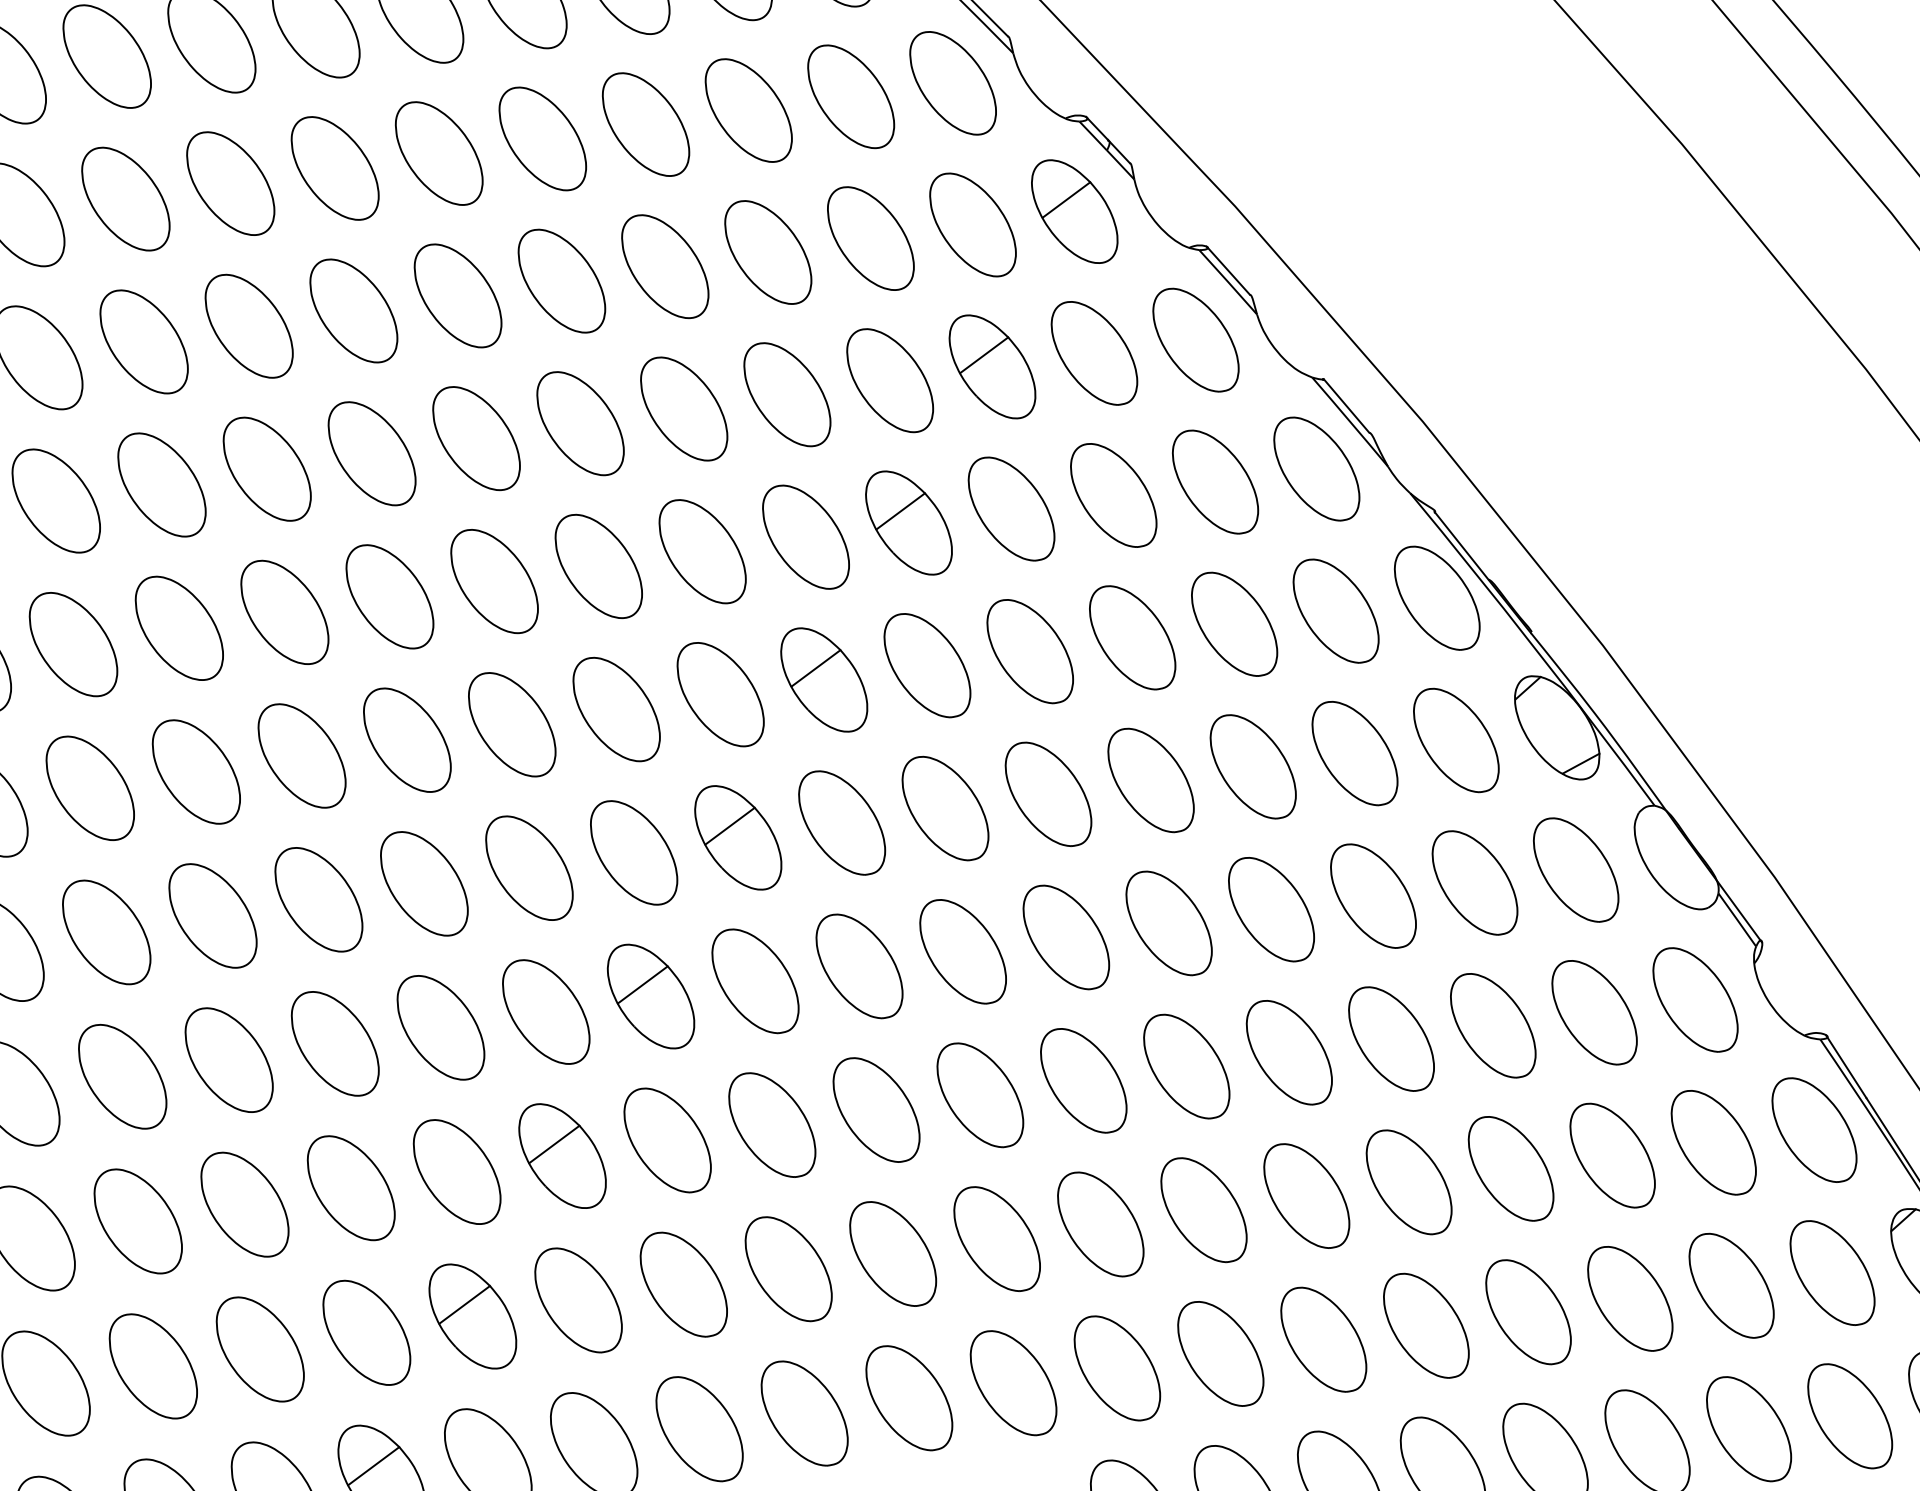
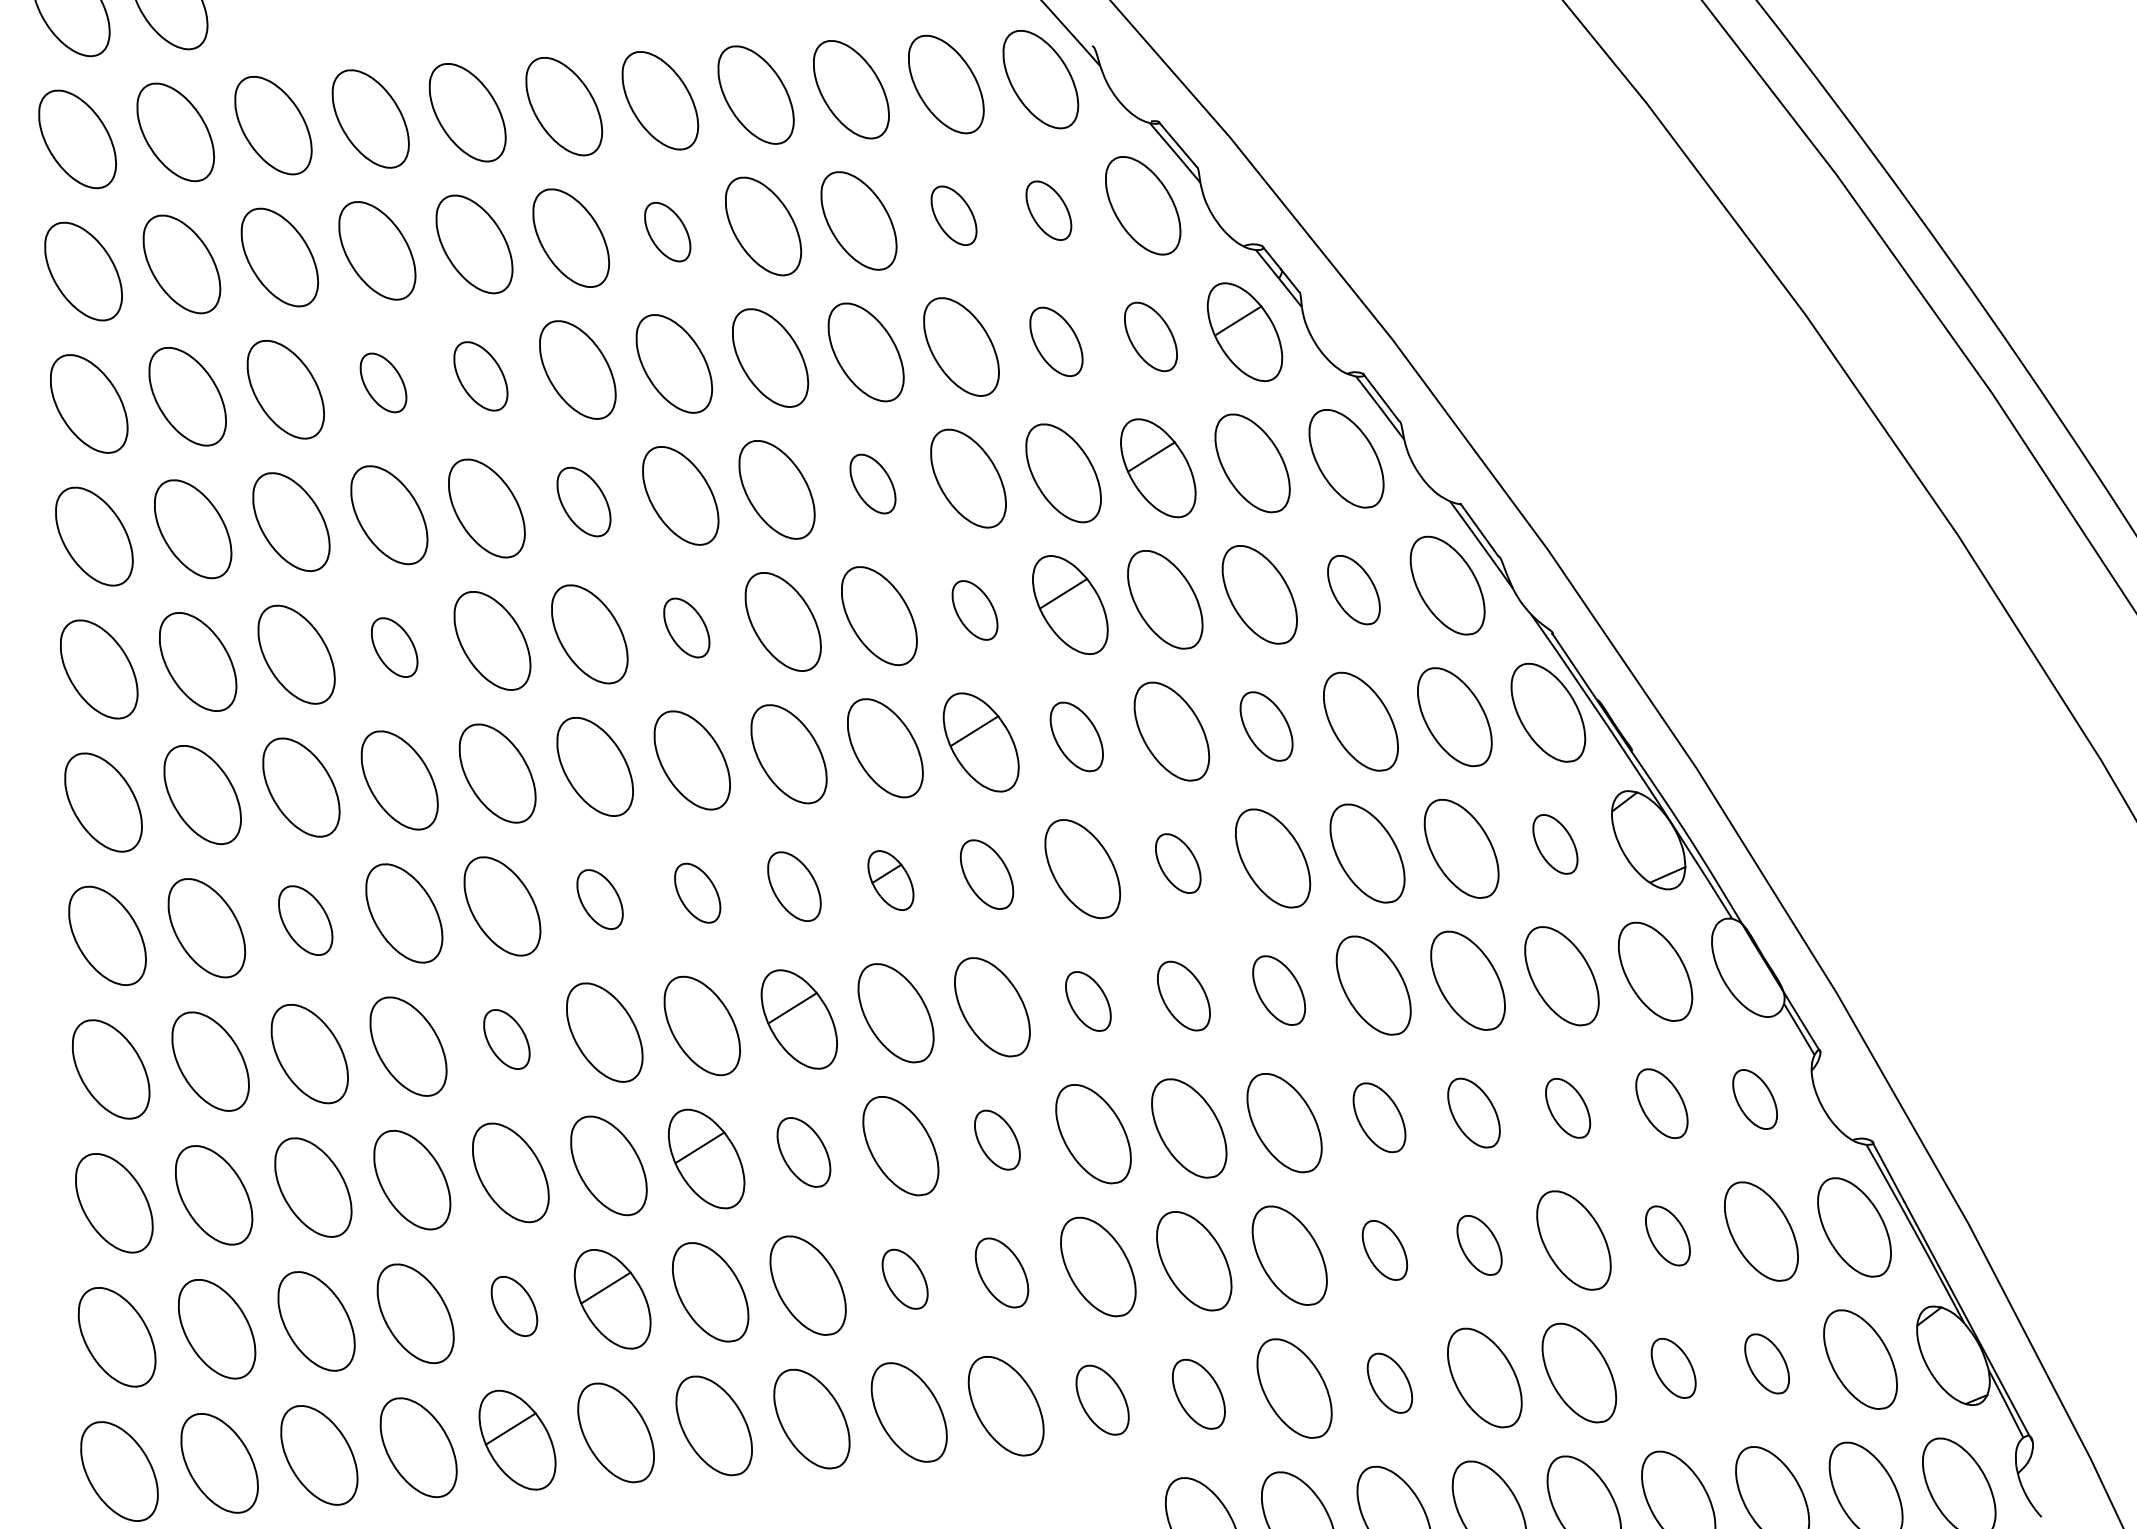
part: (850, 96) -> (1048, 210), size x0.6
part: (748, 110) -> (953, 215), size x0.6
part: (439, 152) -> (667, 231), size x0.6
part: (972, 224) -> (1150, 336), size x0.7
part: (870, 238) -> (1056, 341), size x0.7
part: (248, 326) -> (480, 376), size x0.7
part: (144, 341) -> (383, 382), size x0.6
part: (683, 408) -> (872, 483), size x0.6
part: (371, 453) -> (583, 501), size x0.7
part: (1214, 481) -> (1353, 589), size x0.7
part: (805, 537) -> (974, 610), size x0.6
part: (494, 580) -> (686, 627), size x0.6
part: (179, 628) -> (394, 647), size x0.6
part: (1132, 637) -> (1266, 726), size x0.7
part: (927, 665) -> (1076, 736), size x0.7
part: (1456, 740) -> (1555, 844), size x0.6
part: (1048, 794) -> (1178, 863), size x0.6
part: (841, 822) -> (986, 874), size x0.7
part: (737, 837) -> (890, 880), size x0.6
part: (634, 852) -> (794, 886), size x0.7
part: (529, 868) -> (697, 893), size x0.6
part: (423, 883) -> (599, 899), size x0.6
part: (1169, 923) -> (1279, 990), size x0.7
part: (106, 932) -> (305, 920), size x0.7
part: (1065, 938) -> (1183, 996), size x0.7
part: (963, 951) -> (1088, 1001), size x0.6
part: (1694, 999) -> (1754, 1099), size x0.6
part: (1594, 1012) -> (1661, 1103), size x0.7
part: (1492, 1026) -> (1567, 1108), size x0.6
part: (1390, 1039) -> (1473, 1113), size x0.7
part: (334, 1043) -> (506, 1039), size x0.6
part: (1289, 1052) -> (1379, 1117), size x0.7
part: (876, 1110) -> (997, 1140), size x0.6
part: (667, 1140) -> (803, 1152), size x0.7
part: (1612, 1155) -> (1667, 1235), size x0.6
part: (1409, 1182) -> (1479, 1245), size x0.6
part: (1306, 1196) -> (1384, 1250), size x0.6
part: (892, 1253) -> (1001, 1272), size x0.7
part: (787, 1269) -> (904, 1279), size x0.6
part: (1730, 1285) -> (1766, 1363), size x0.6
part: (1630, 1299) -> (1673, 1368), size x0.6
part: (366, 1332) -> (514, 1306), size x0.6
part: (1323, 1340) -> (1389, 1383), size x0.6
part: (1117, 1368) -> (1198, 1394), size x0.7
part: (1013, 1383) -> (1102, 1400), size x0.7

